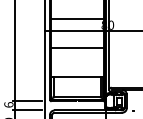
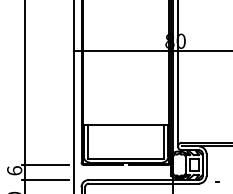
line: (76, 19) -> (124, 31), removed
line: (76, 48) -> (124, 79), removed

